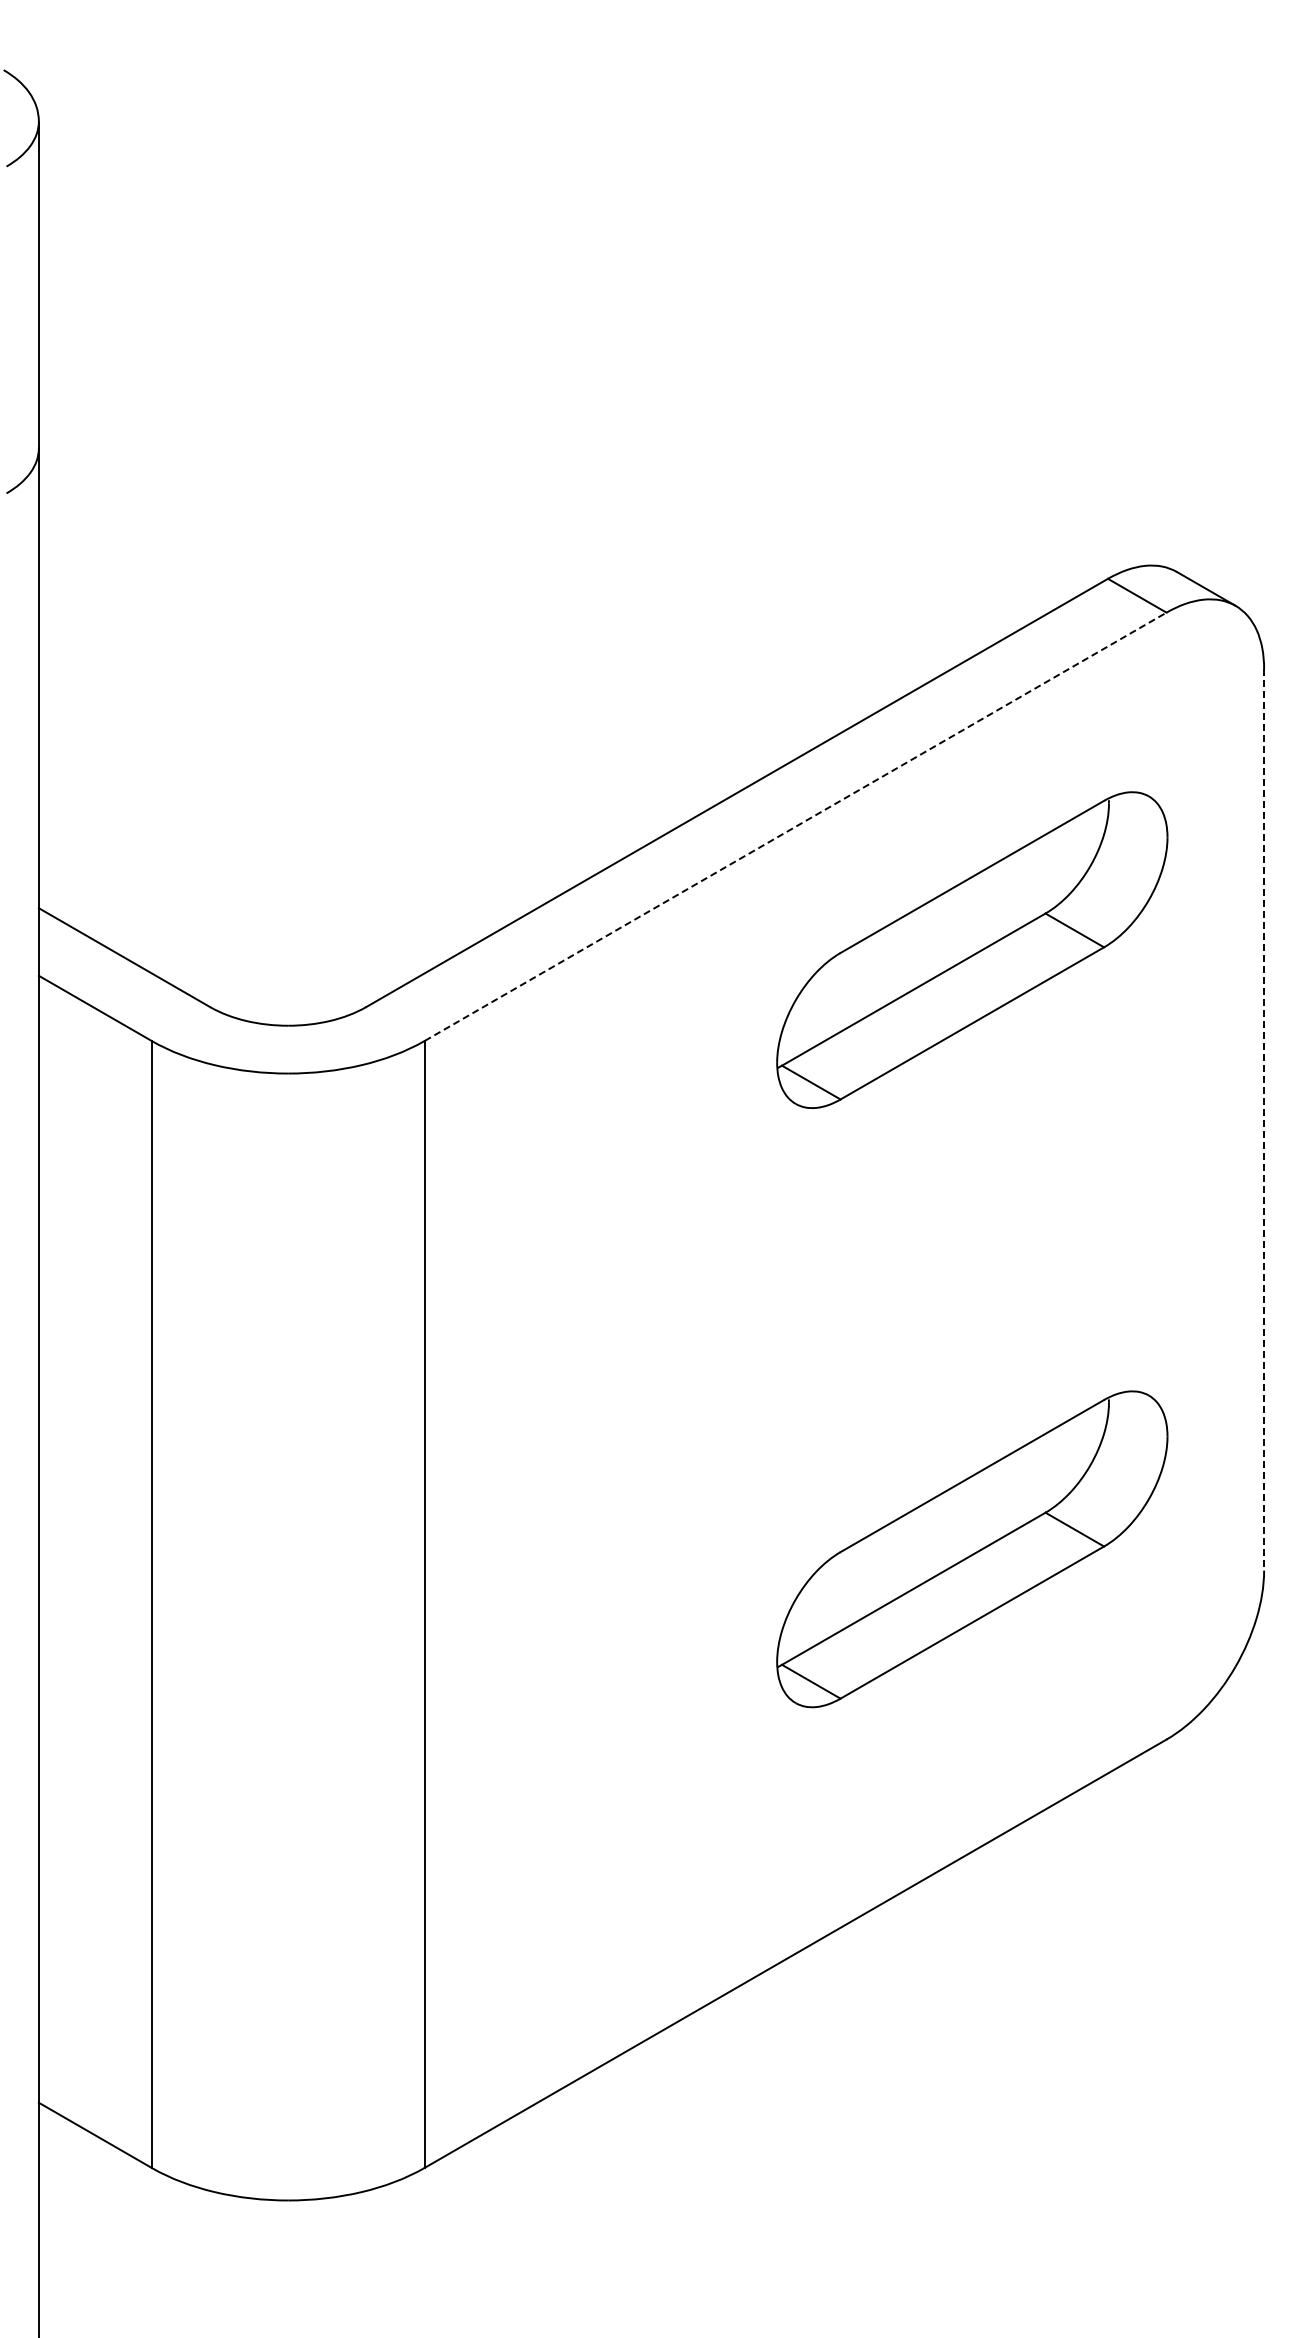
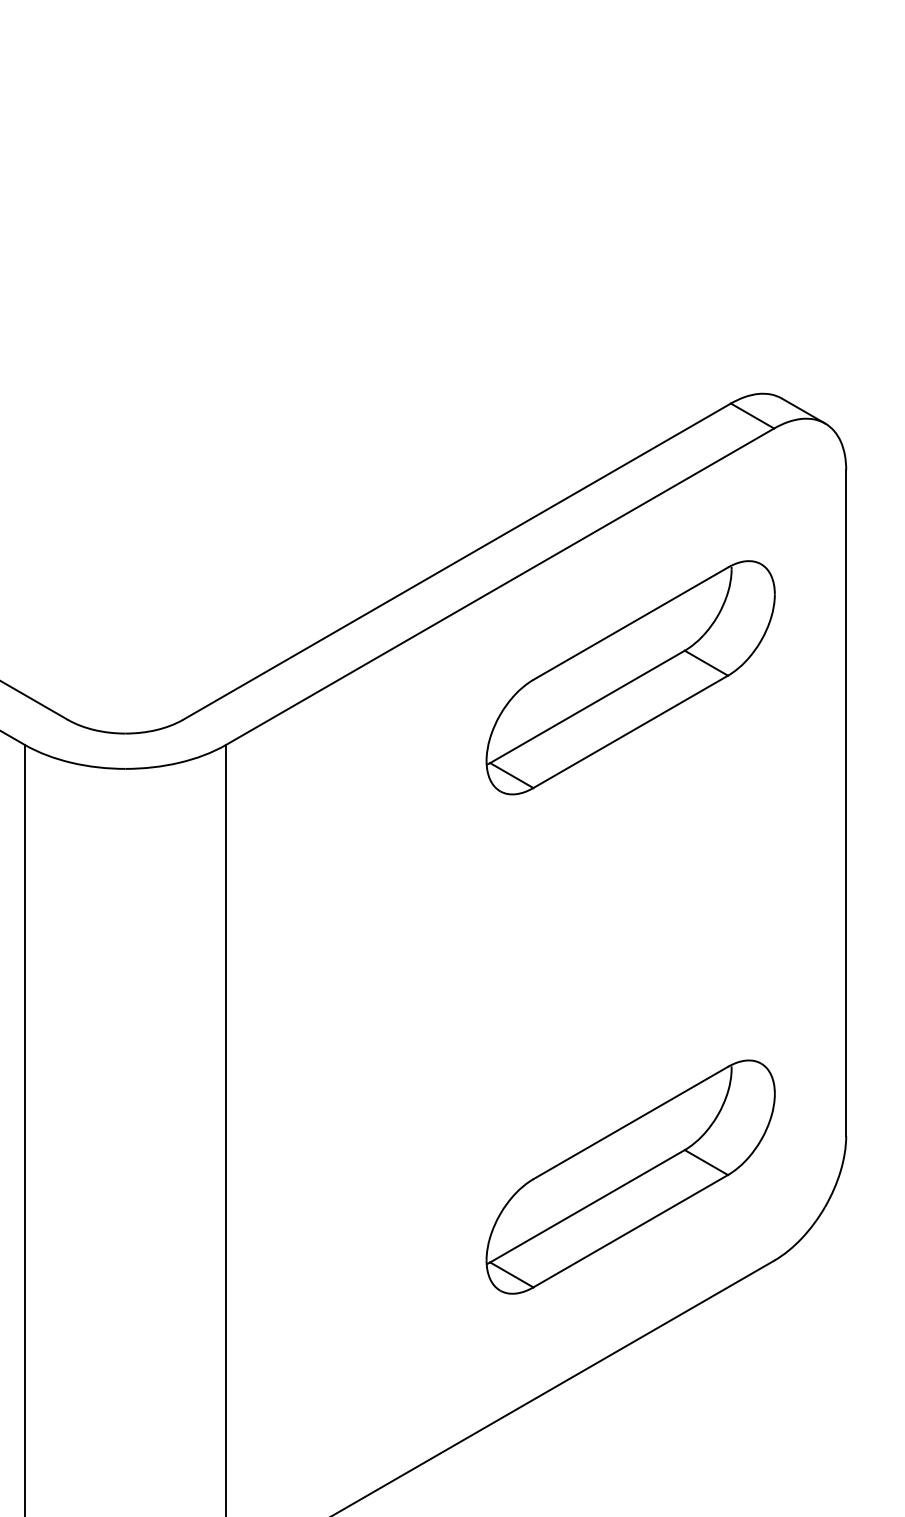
line: (796, 826) -> (500, 586), dashed -> solid
line: (1264, 1119) -> (846, 802), dashed -> solid
part: (972, 1549) -> (630, 1177), moved

